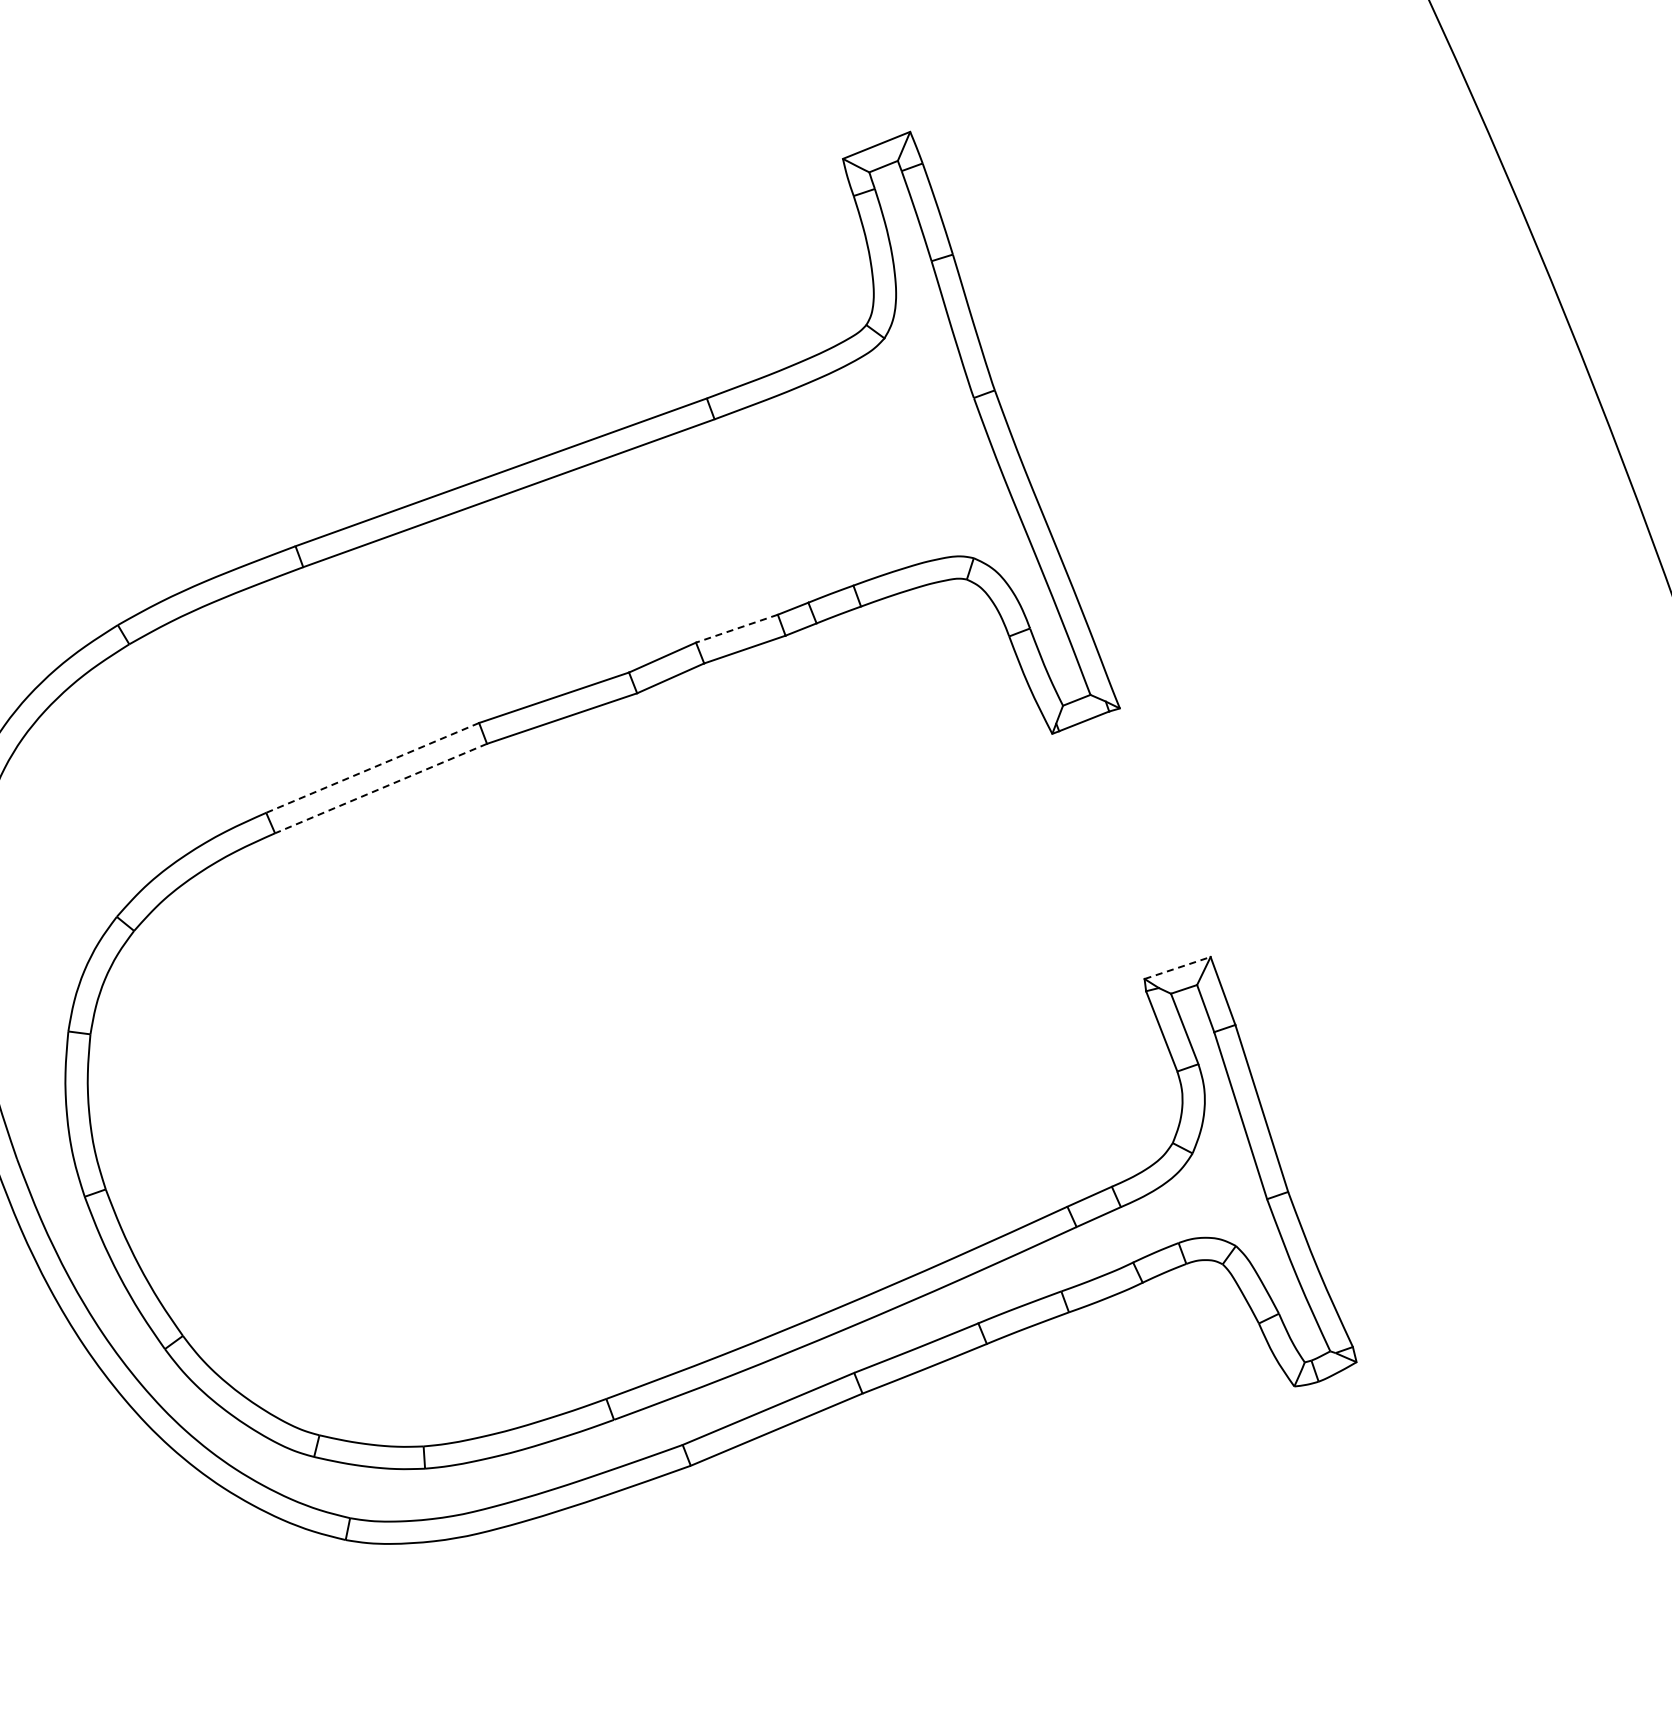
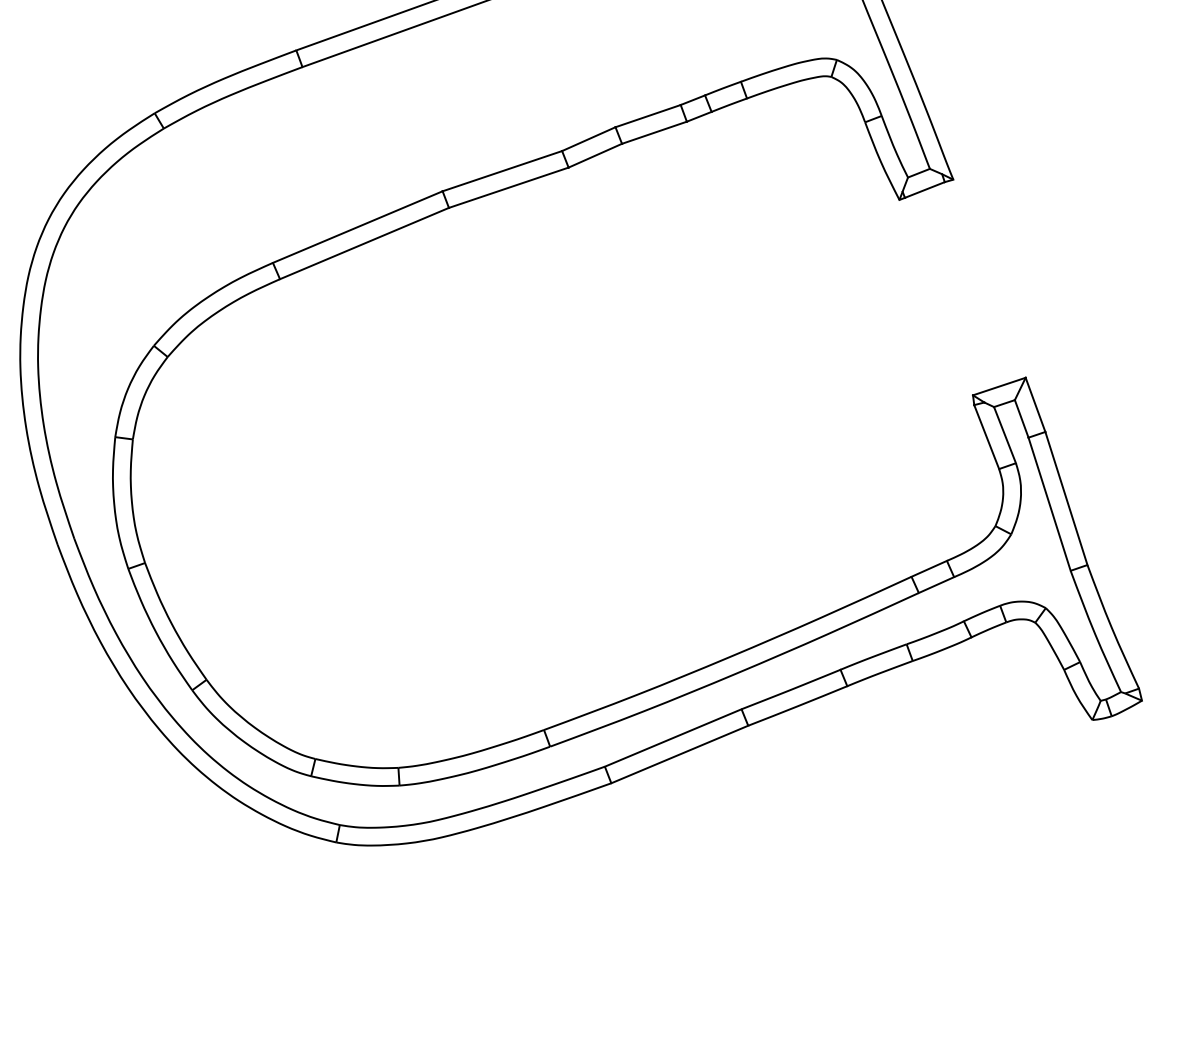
line: (736, 628) -> (647, 115), dashed -> solid
line: (372, 767) -> (357, 226), dashed -> solid
line: (380, 788) -> (364, 243), dashed -> solid
line: (1177, 968) -> (999, 386), dashed -> solid

